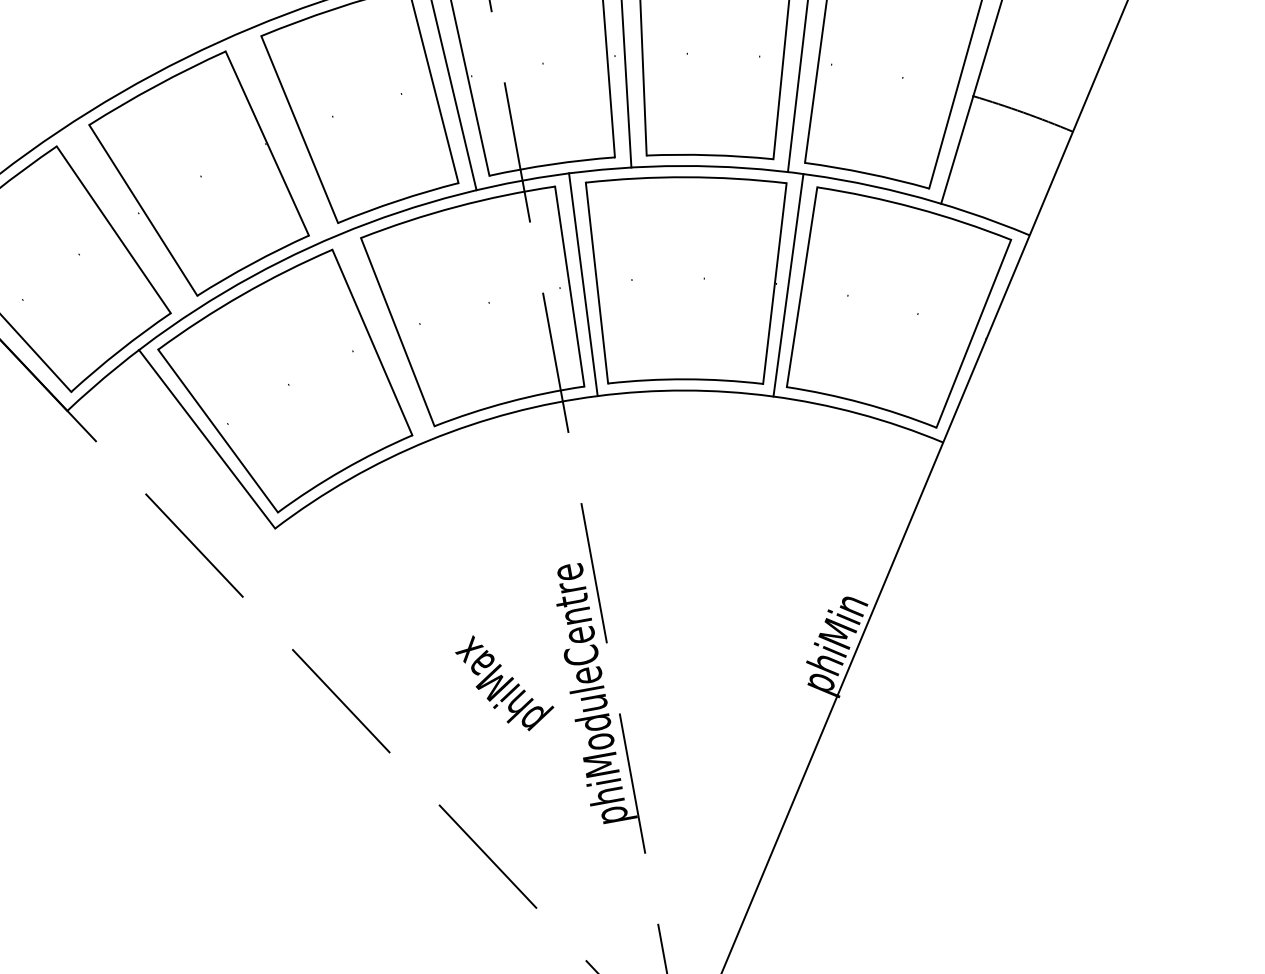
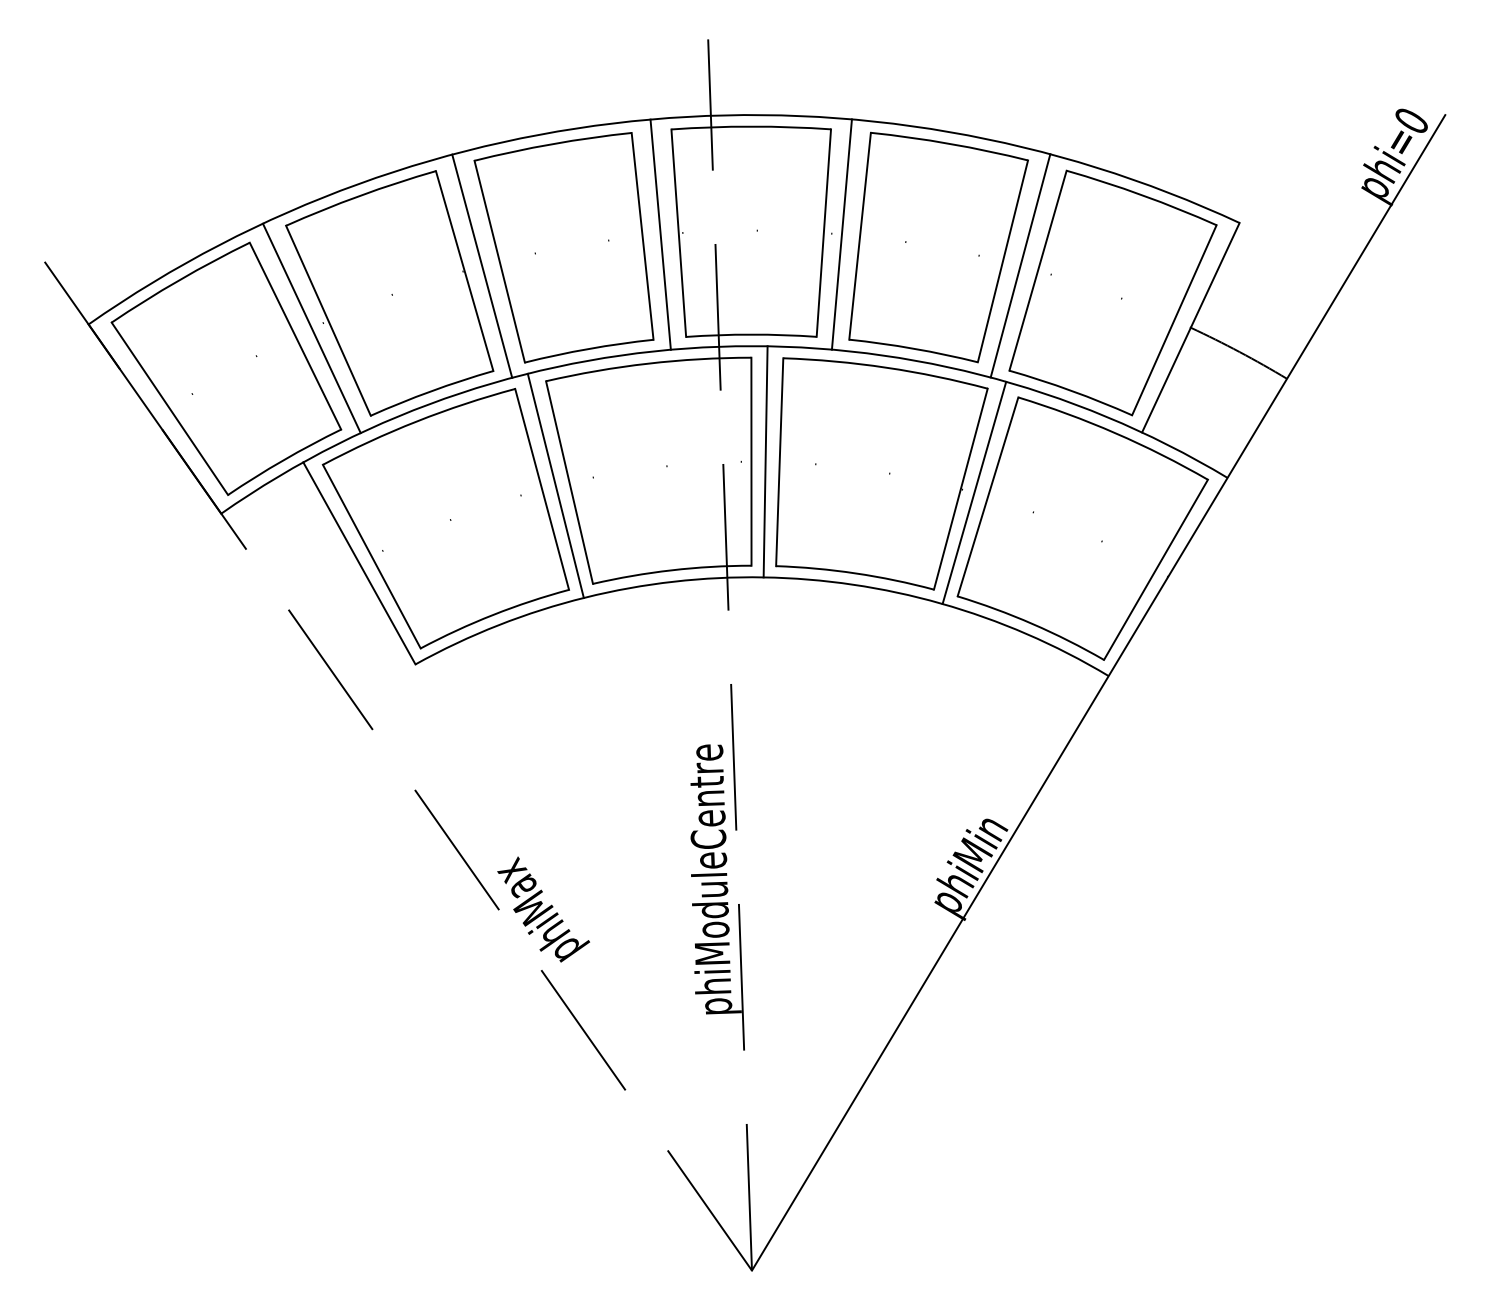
line: (283, 135) -> (482, 265), added
line: (128, 220) -> (311, 328), added
line: (384, 336) -> (555, 485), added
text: (504, 682) -> (543, 909), moved

